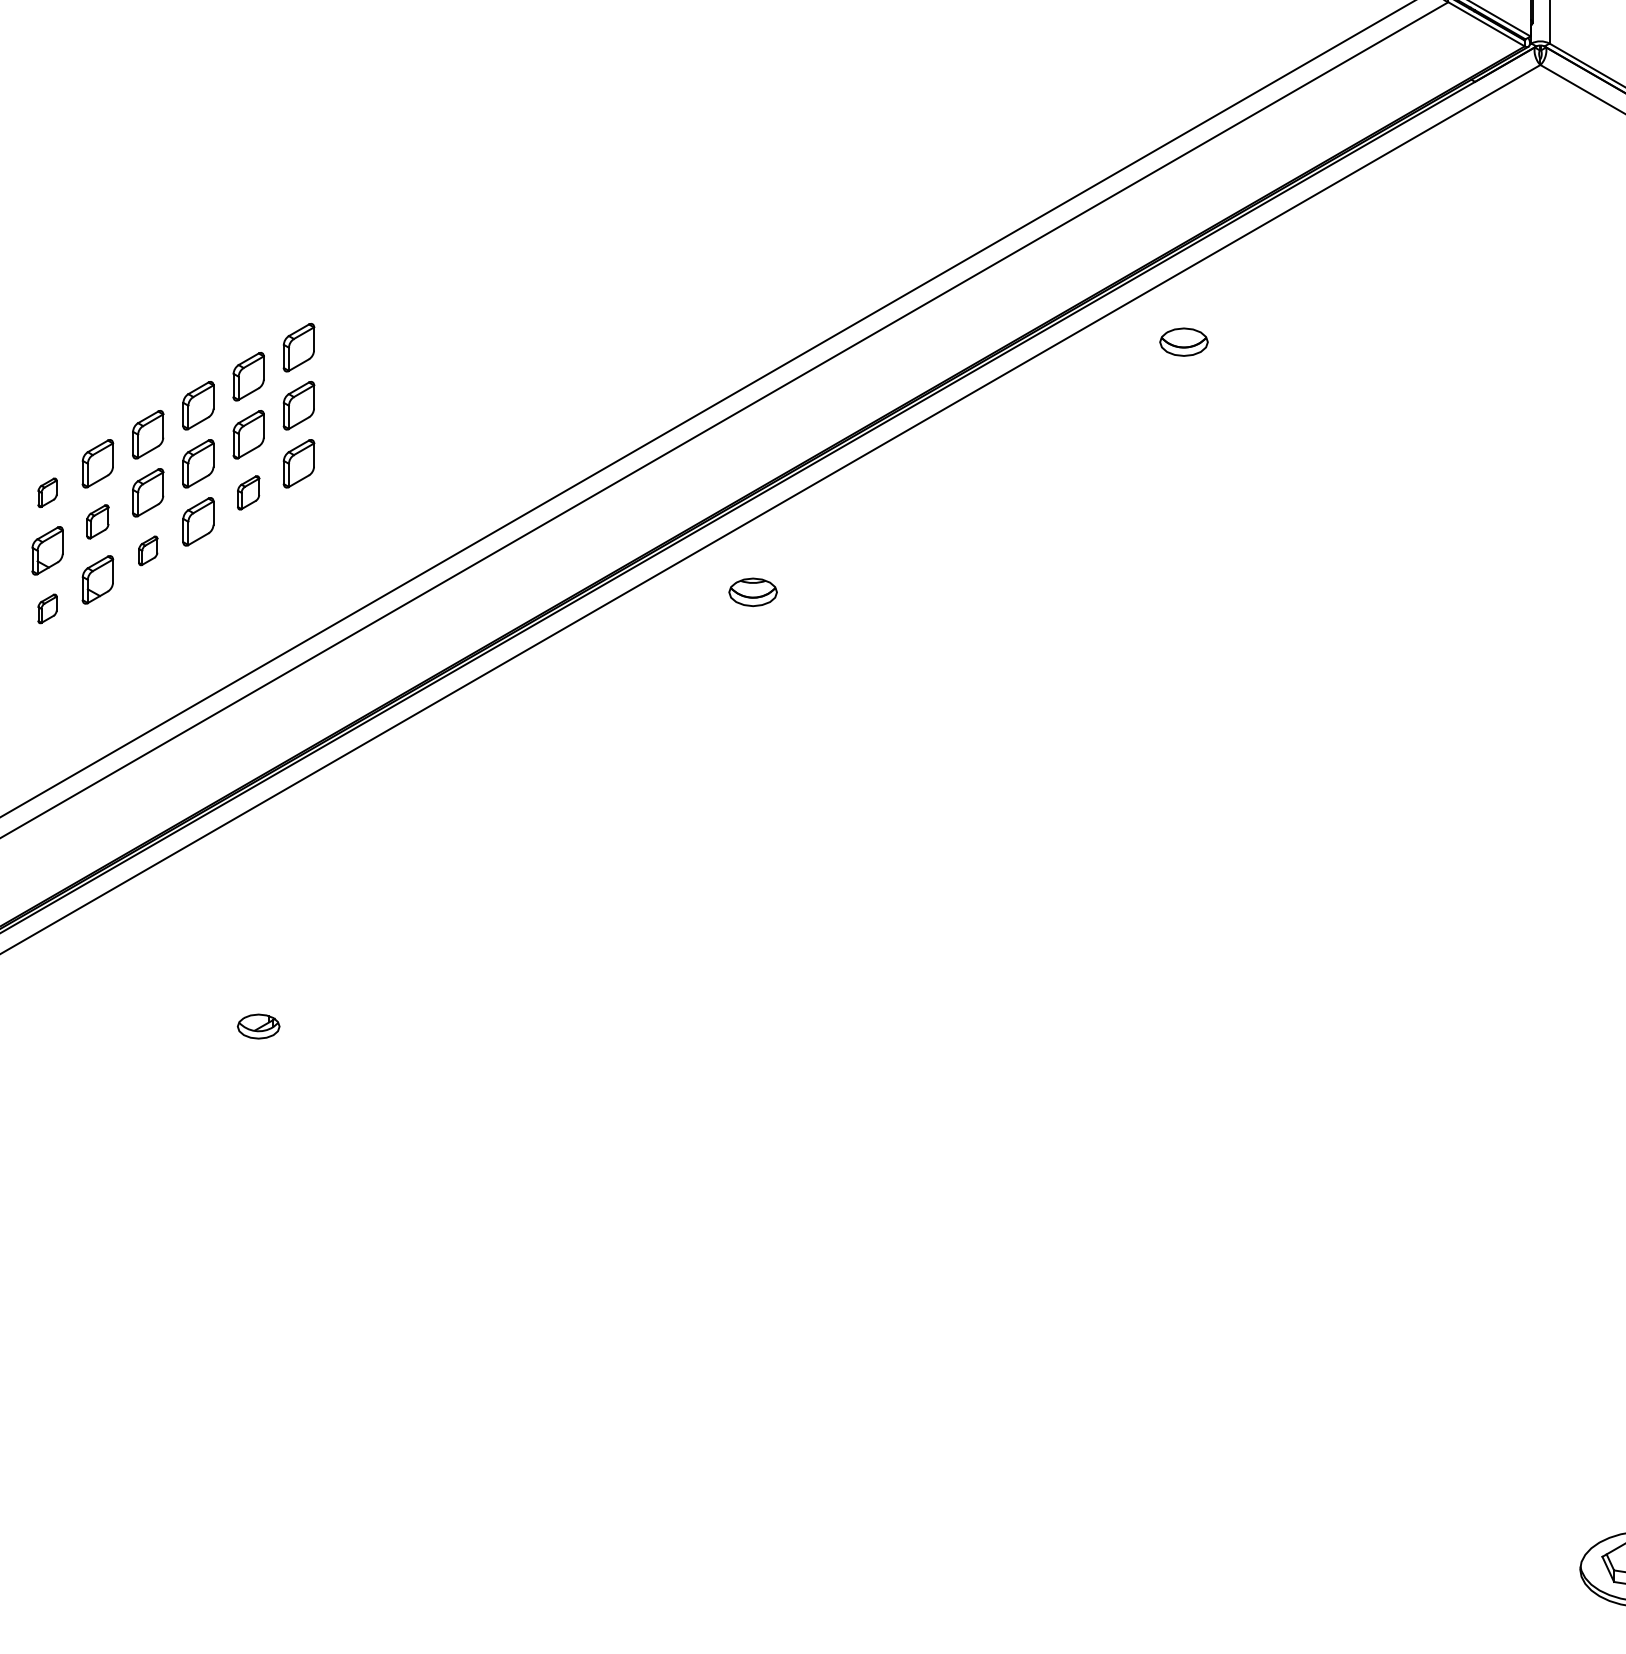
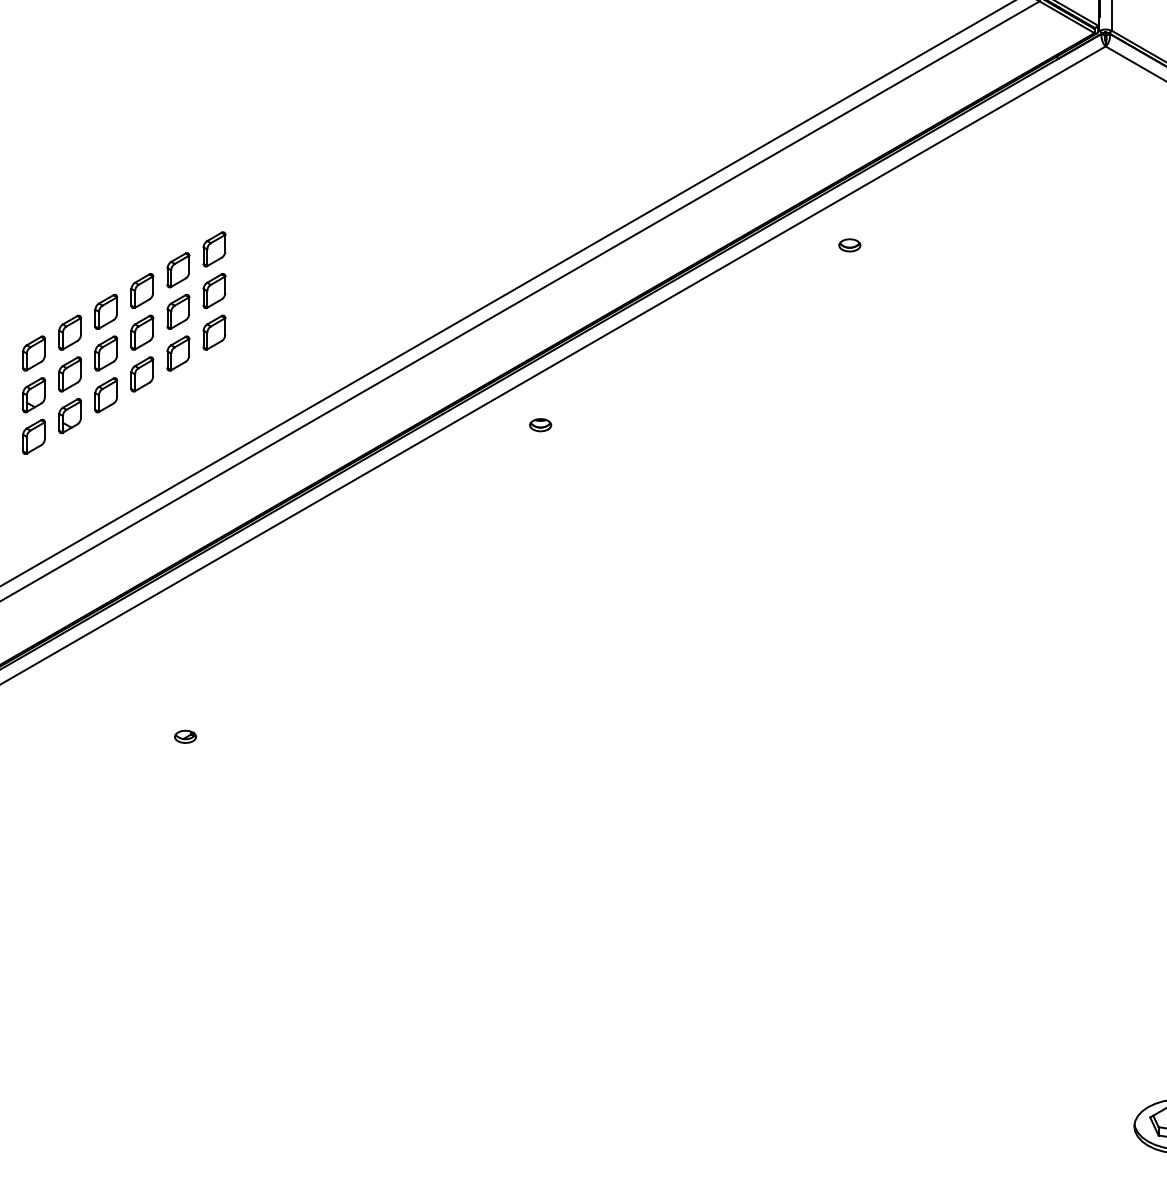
part: (1183, 341) -> (849, 244), size x0.62
part: (47, 492) -> (33, 353), size x1.67
part: (248, 492) -> (178, 353), size x1.43
part: (97, 521) -> (69, 374), size x1.43
part: (148, 550) -> (106, 395), size x1.67
part: (753, 592) -> (540, 425), size x0.62
part: (47, 608) -> (33, 436), size x1.67
part: (258, 1026) -> (185, 736), size x0.71

